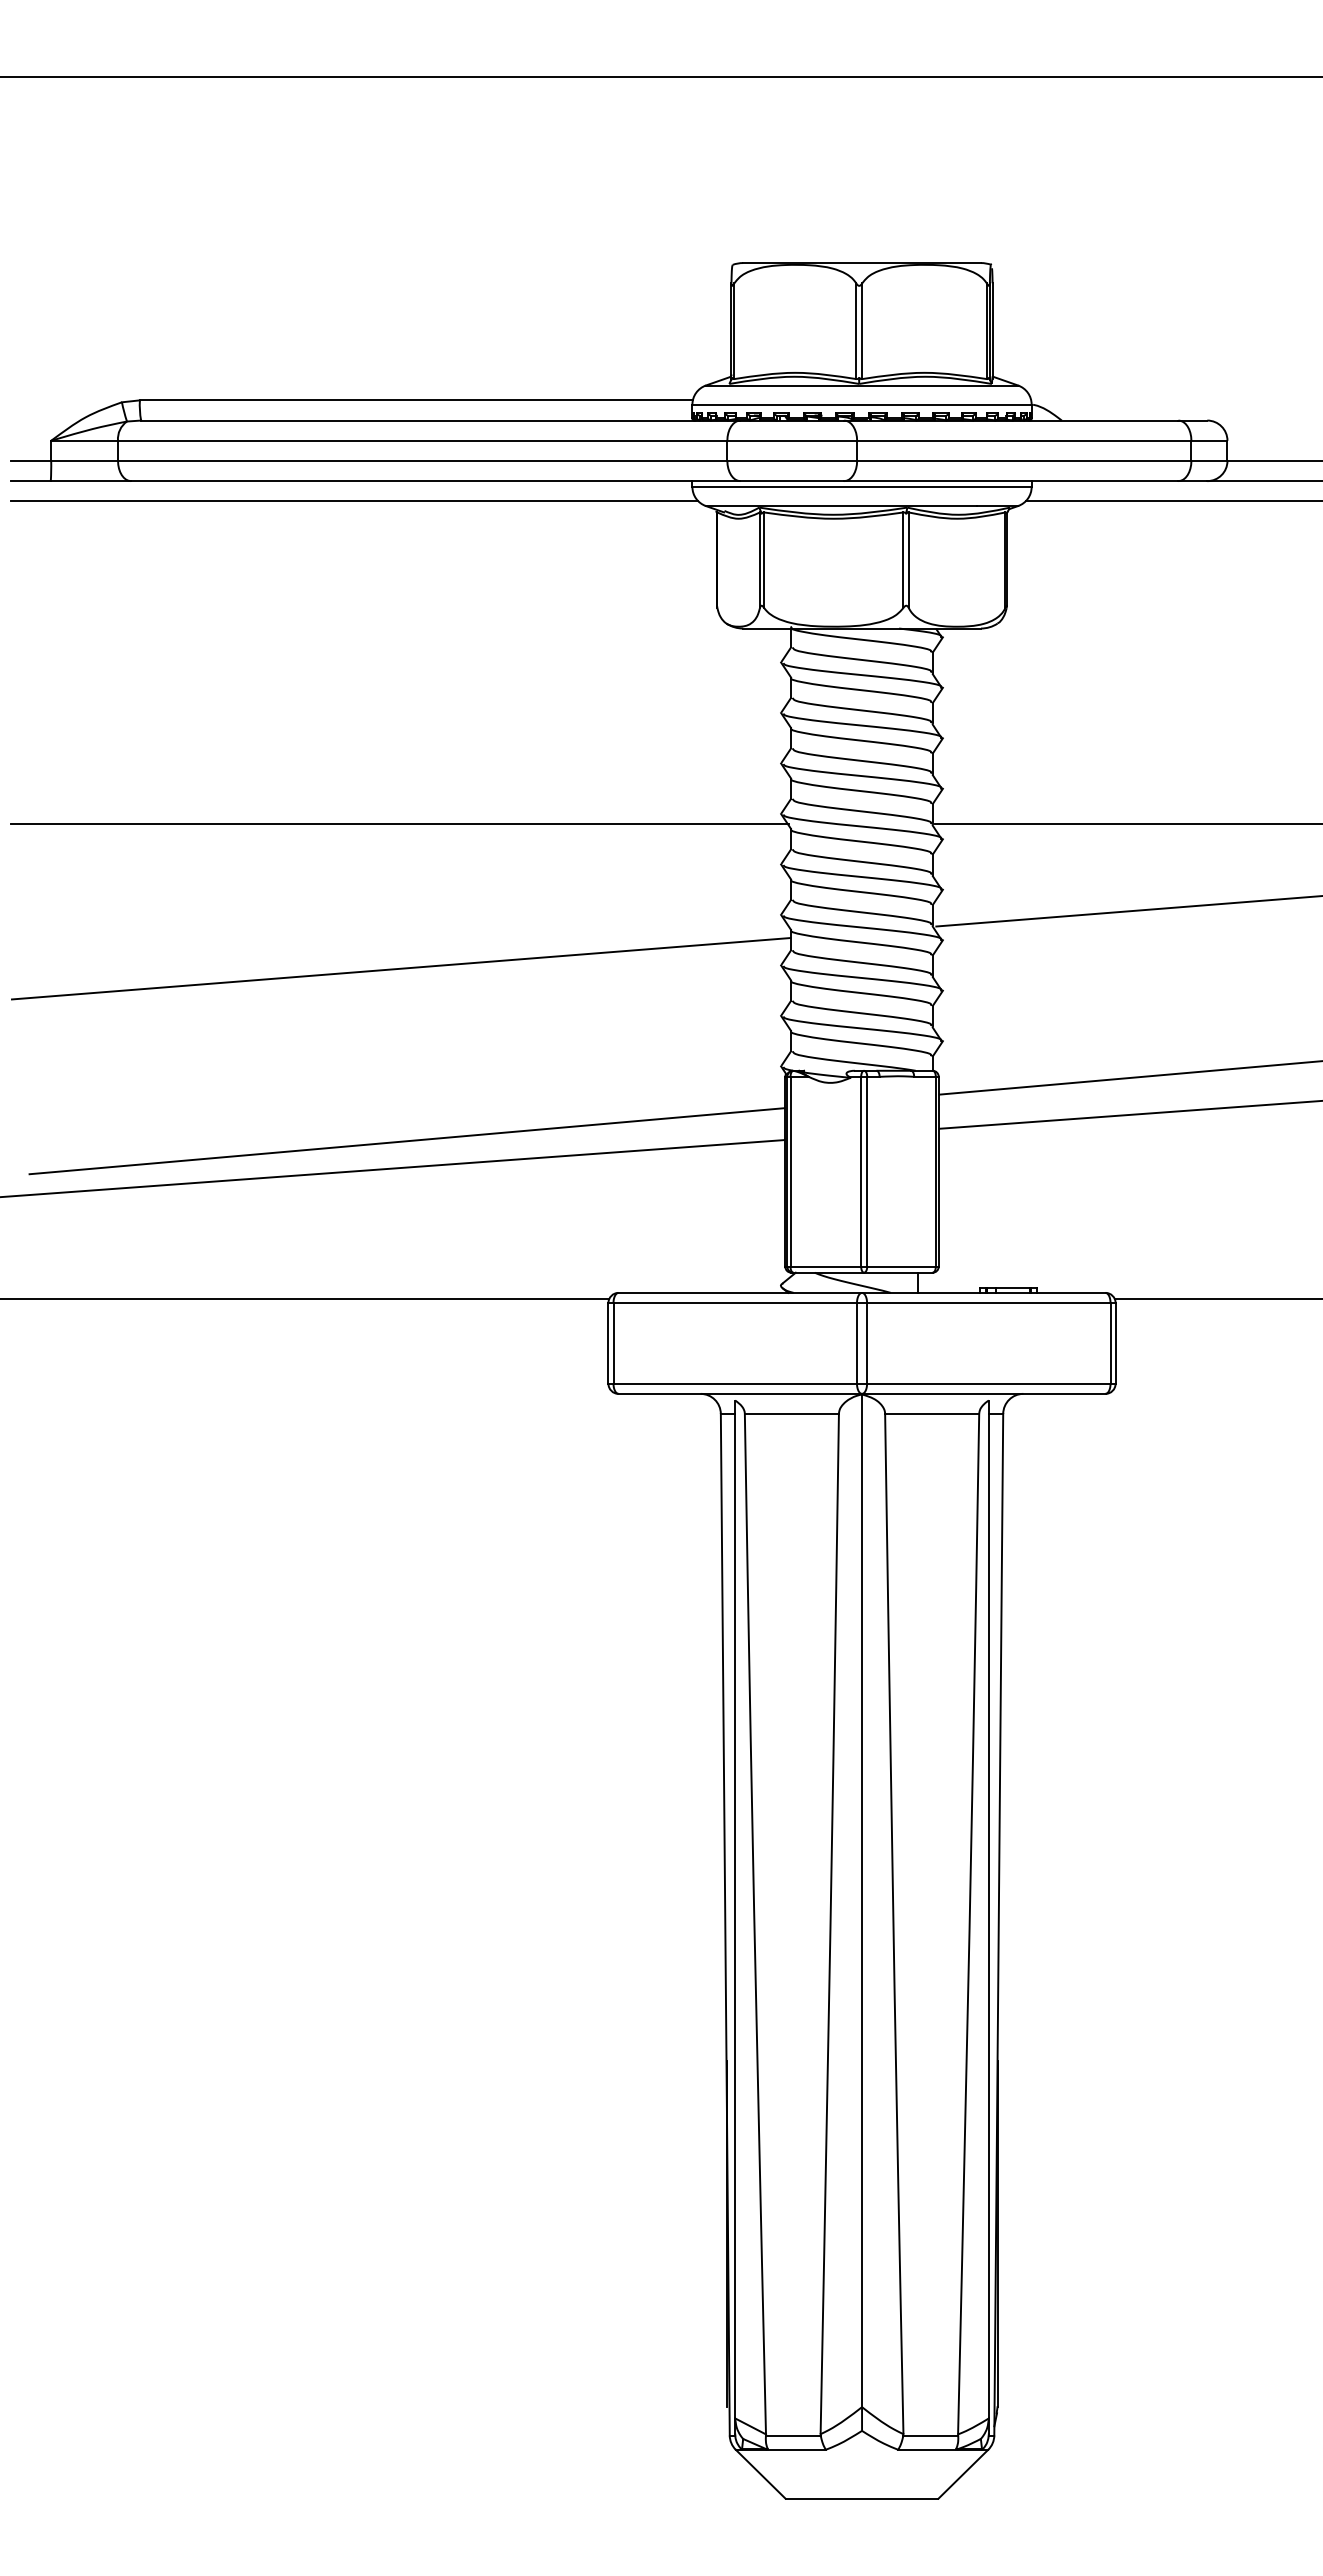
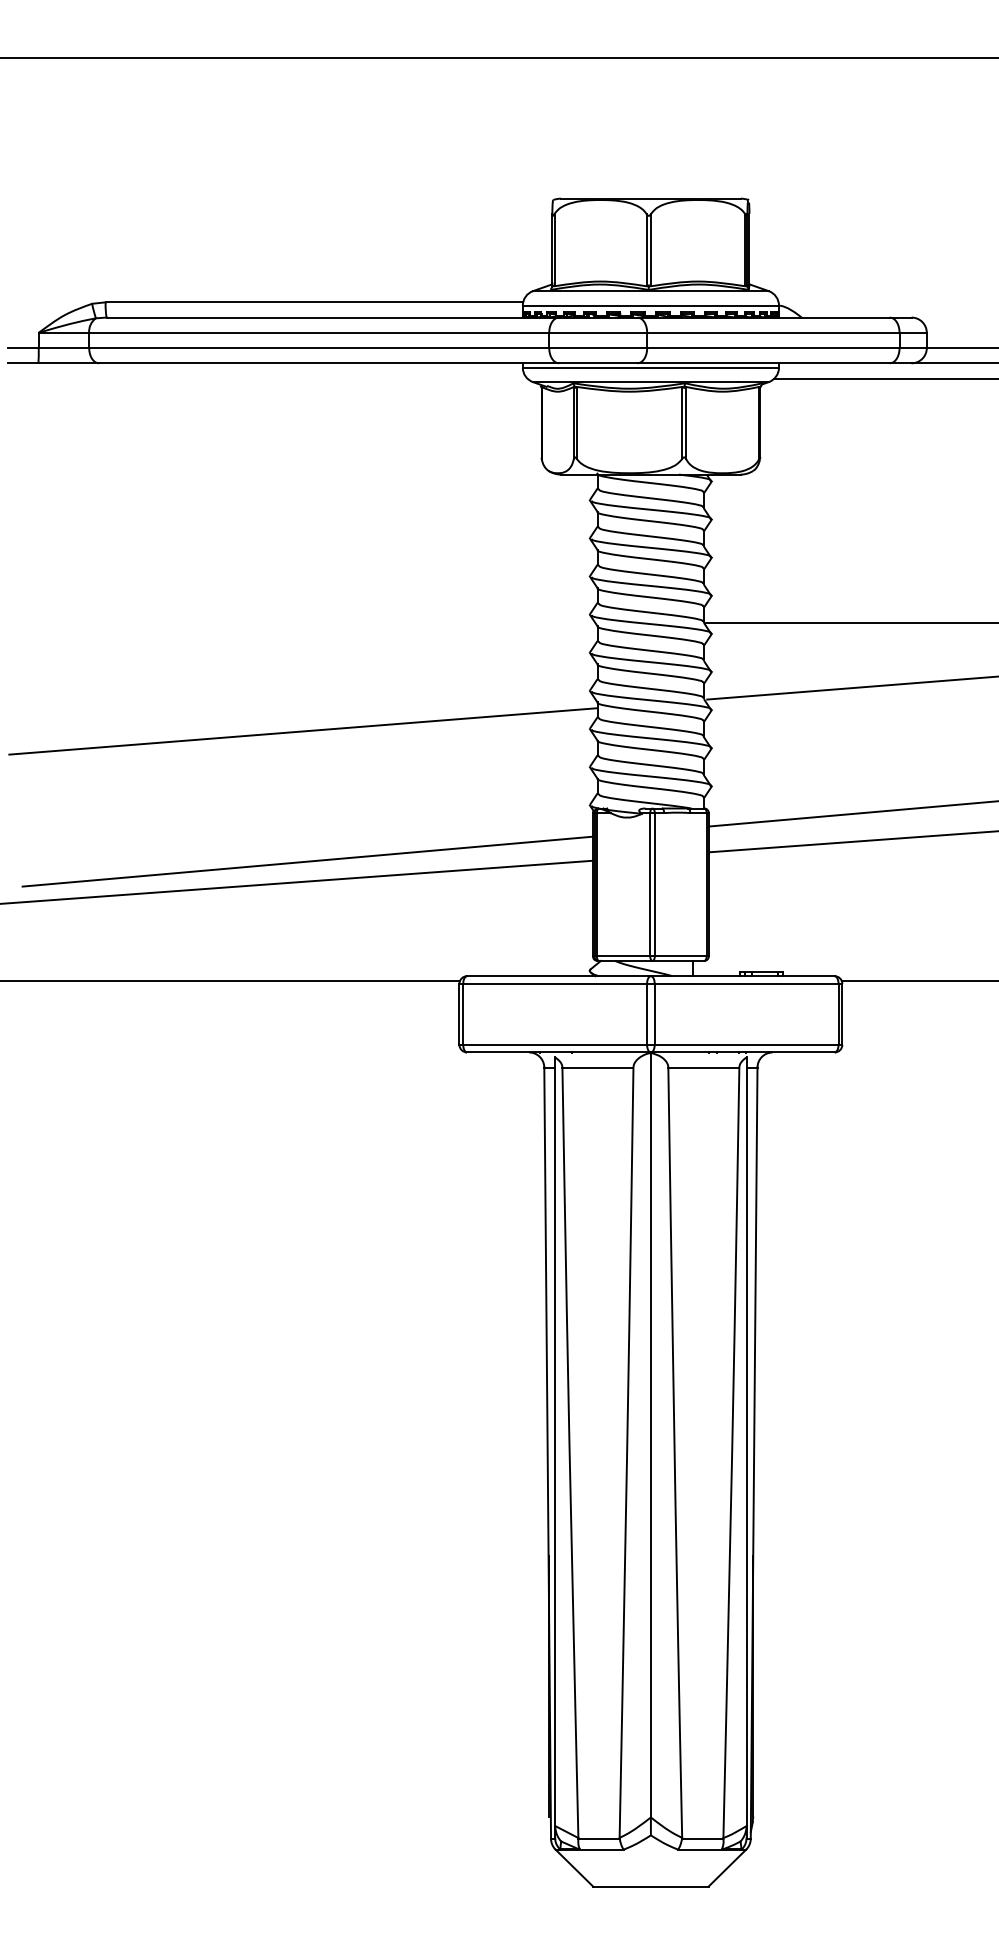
line: (354, 501) -> (267, 378), removed
line: (400, 824) -> (302, 622), removed

